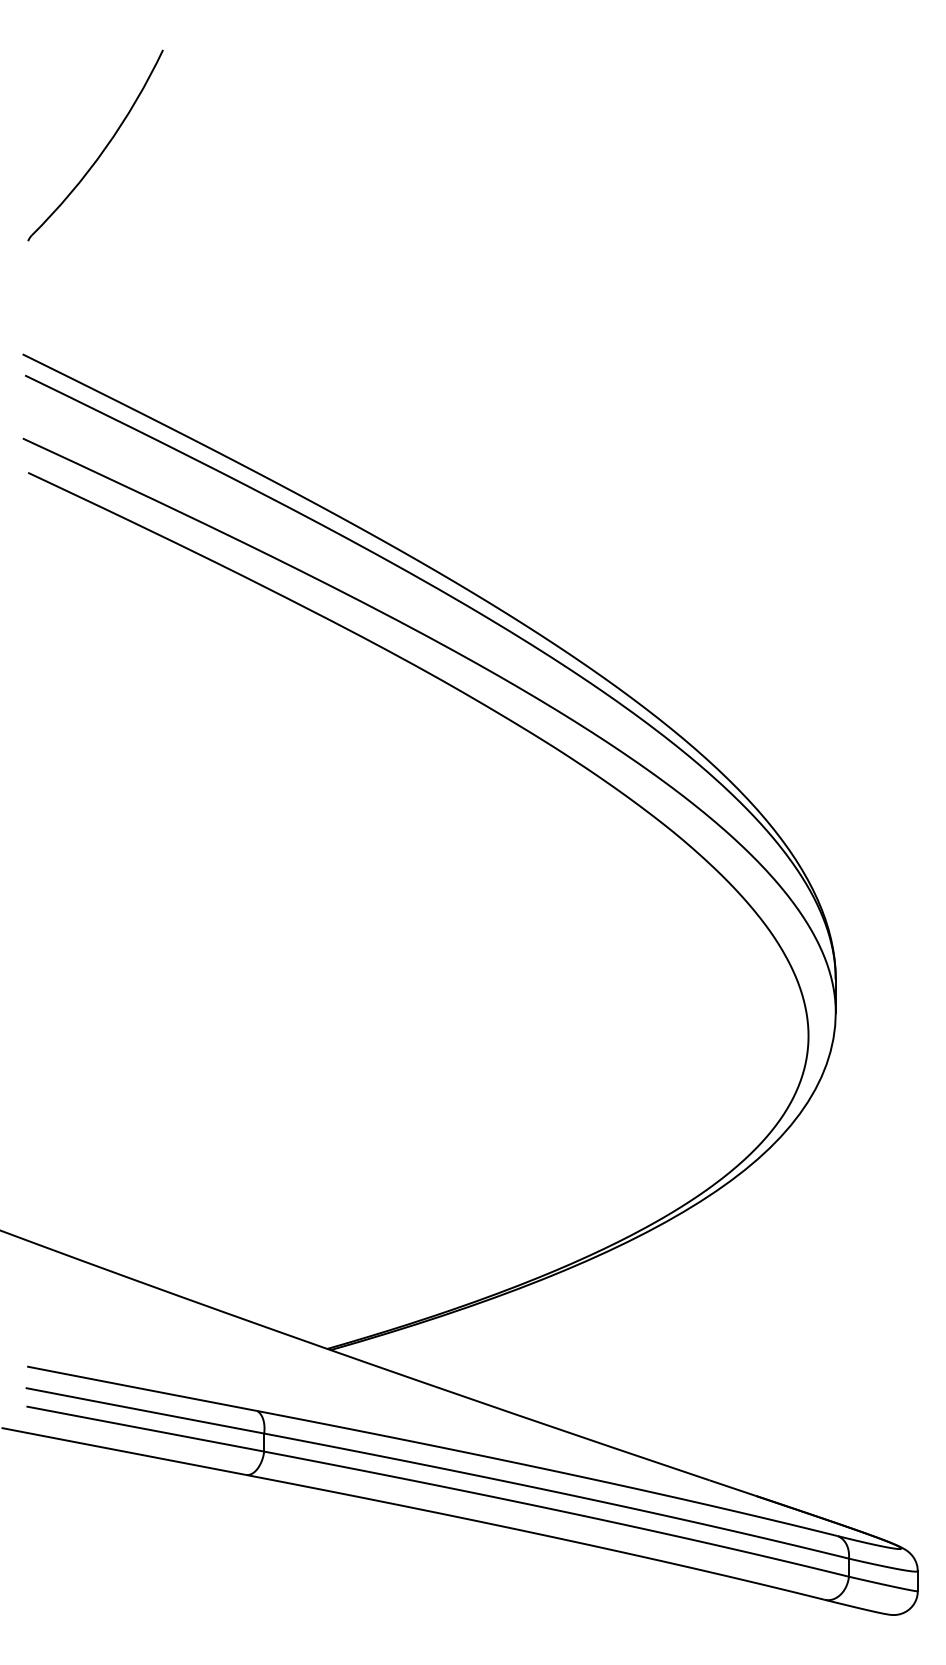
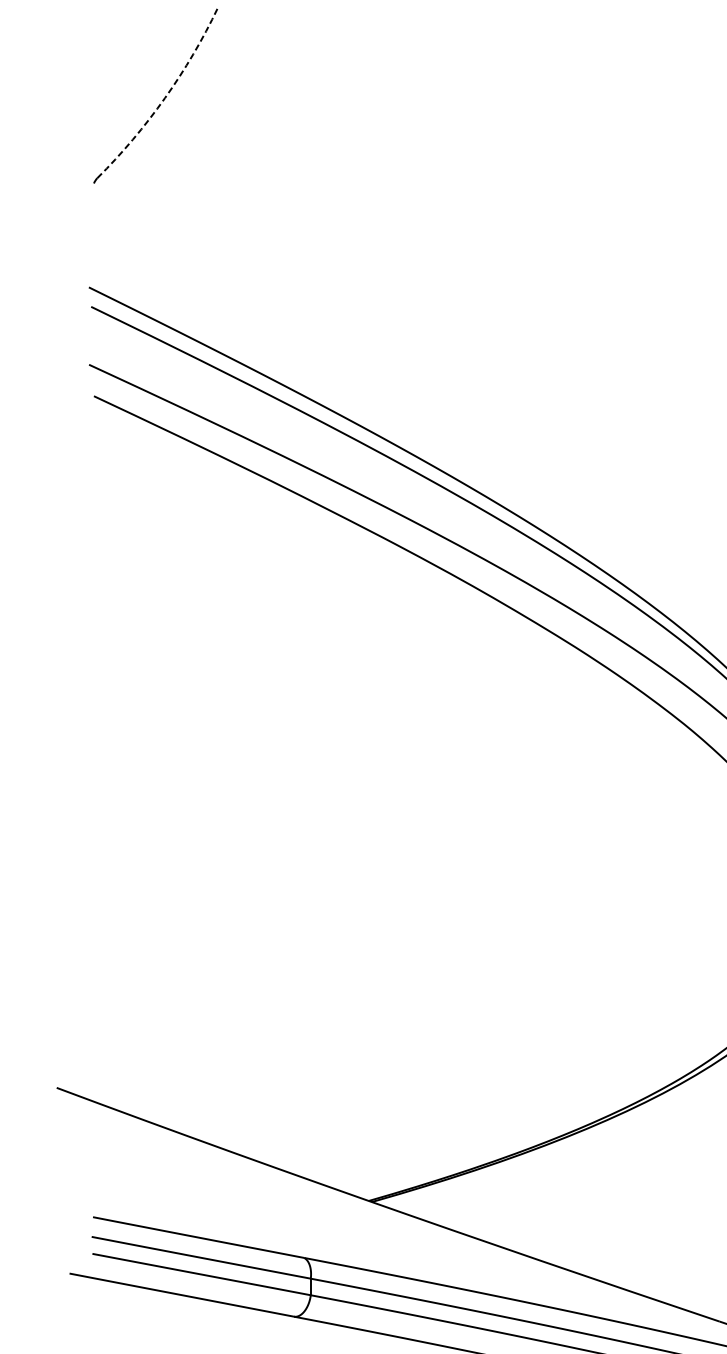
arc: (105, 148) -> (165, 98), solid -> dashed

